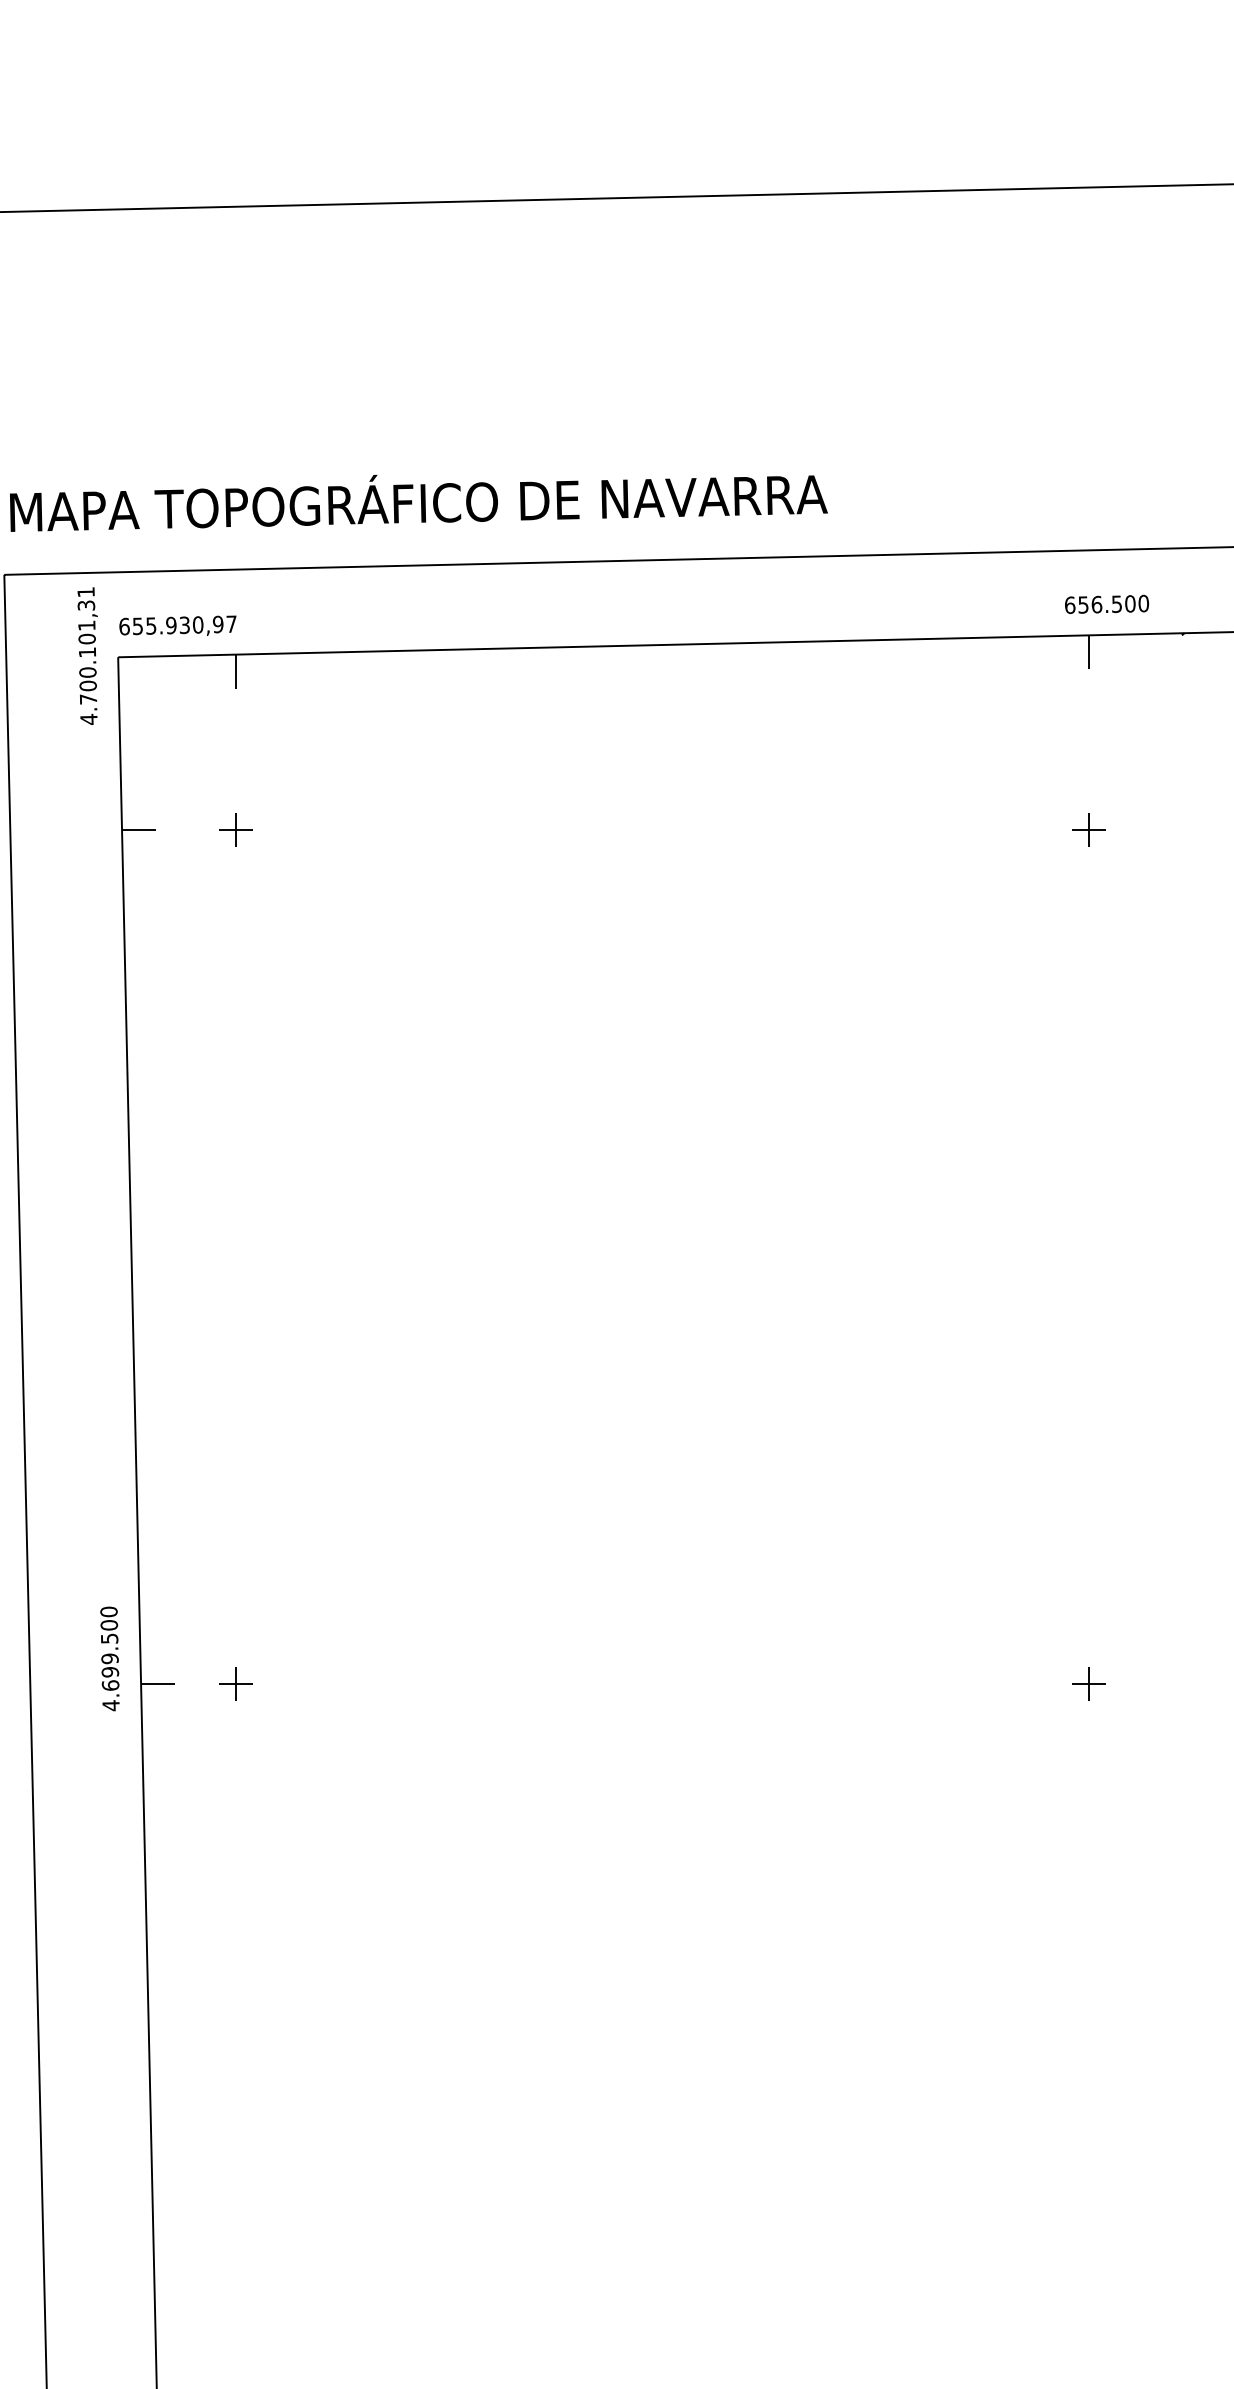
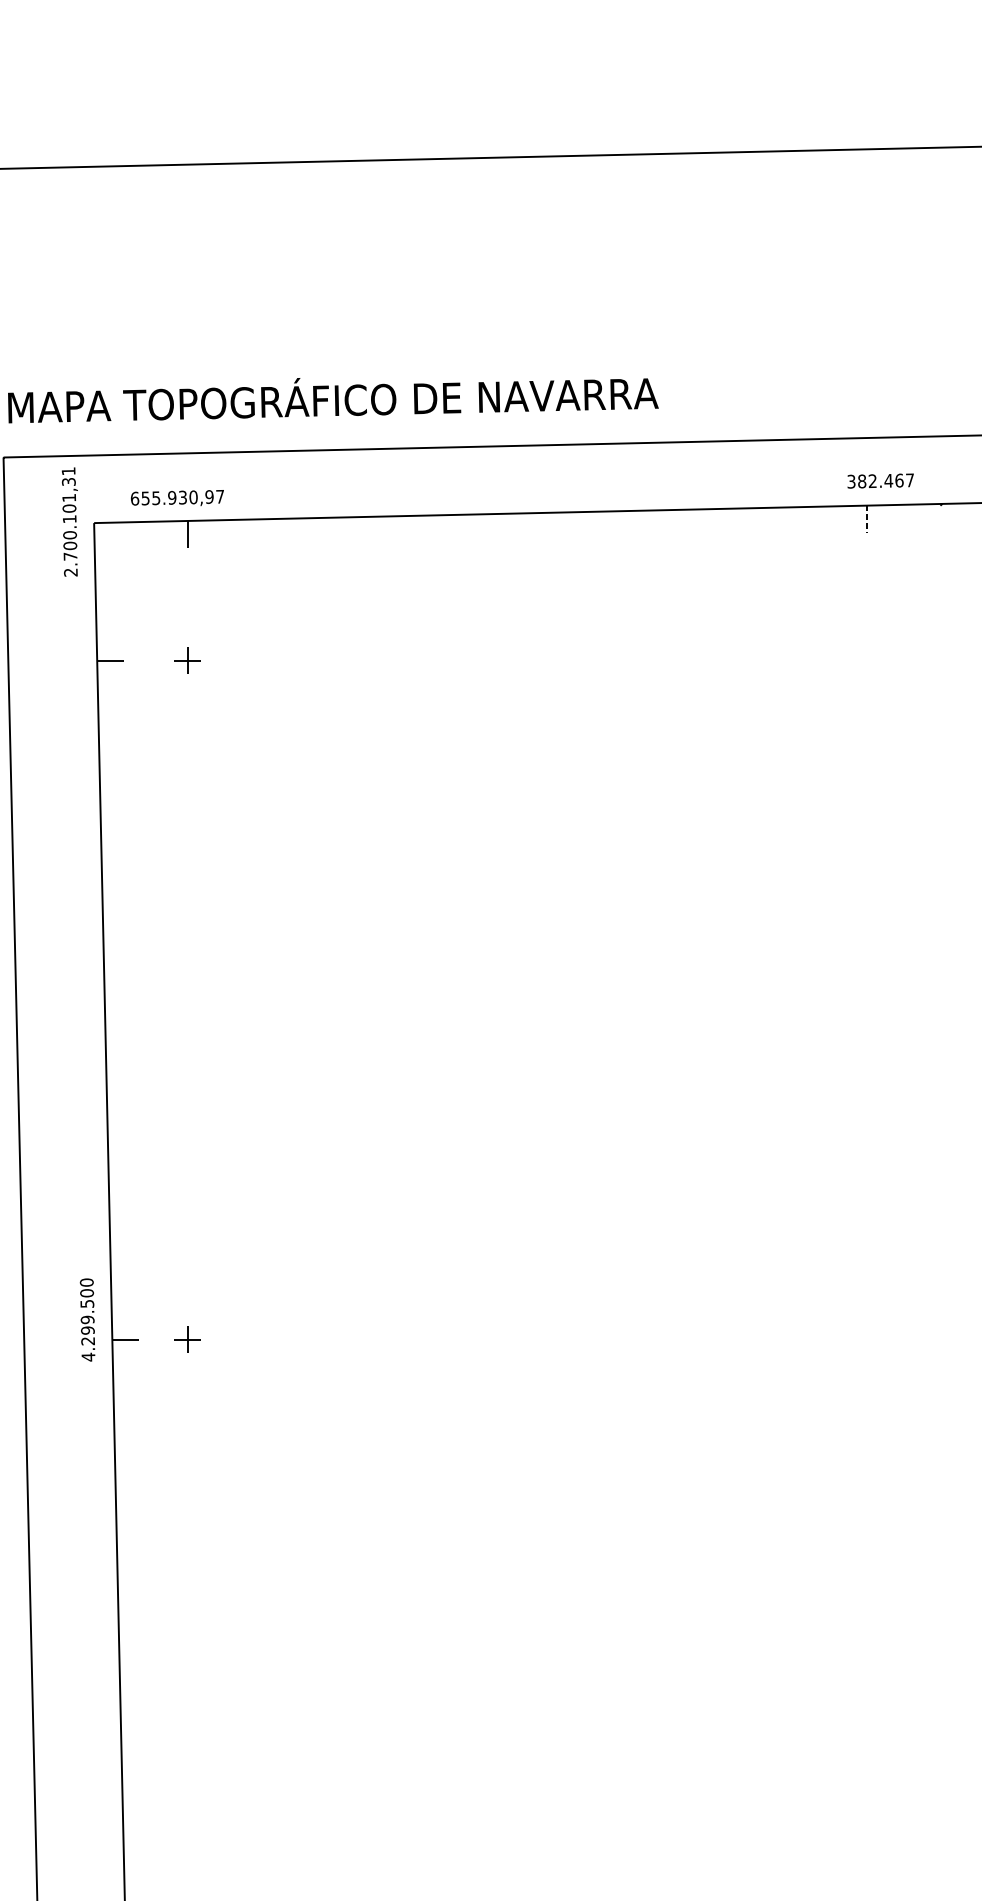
text: (1107, 604) -> (881, 481), 656.500 -> 382.467
text: (177, 625) -> (177, 497), moved
line: (1089, 652) -> (866, 519), solid -> dashed
text: (88, 718) -> (70, 571), 4.700.101,31 -> 2.700.101,31
part: (1088, 829) -> (866, 660), removed
part: (1088, 1683) -> (866, 1339), removed
text: (110, 1685) -> (88, 1341), 4.699.500 -> 4.299.500

